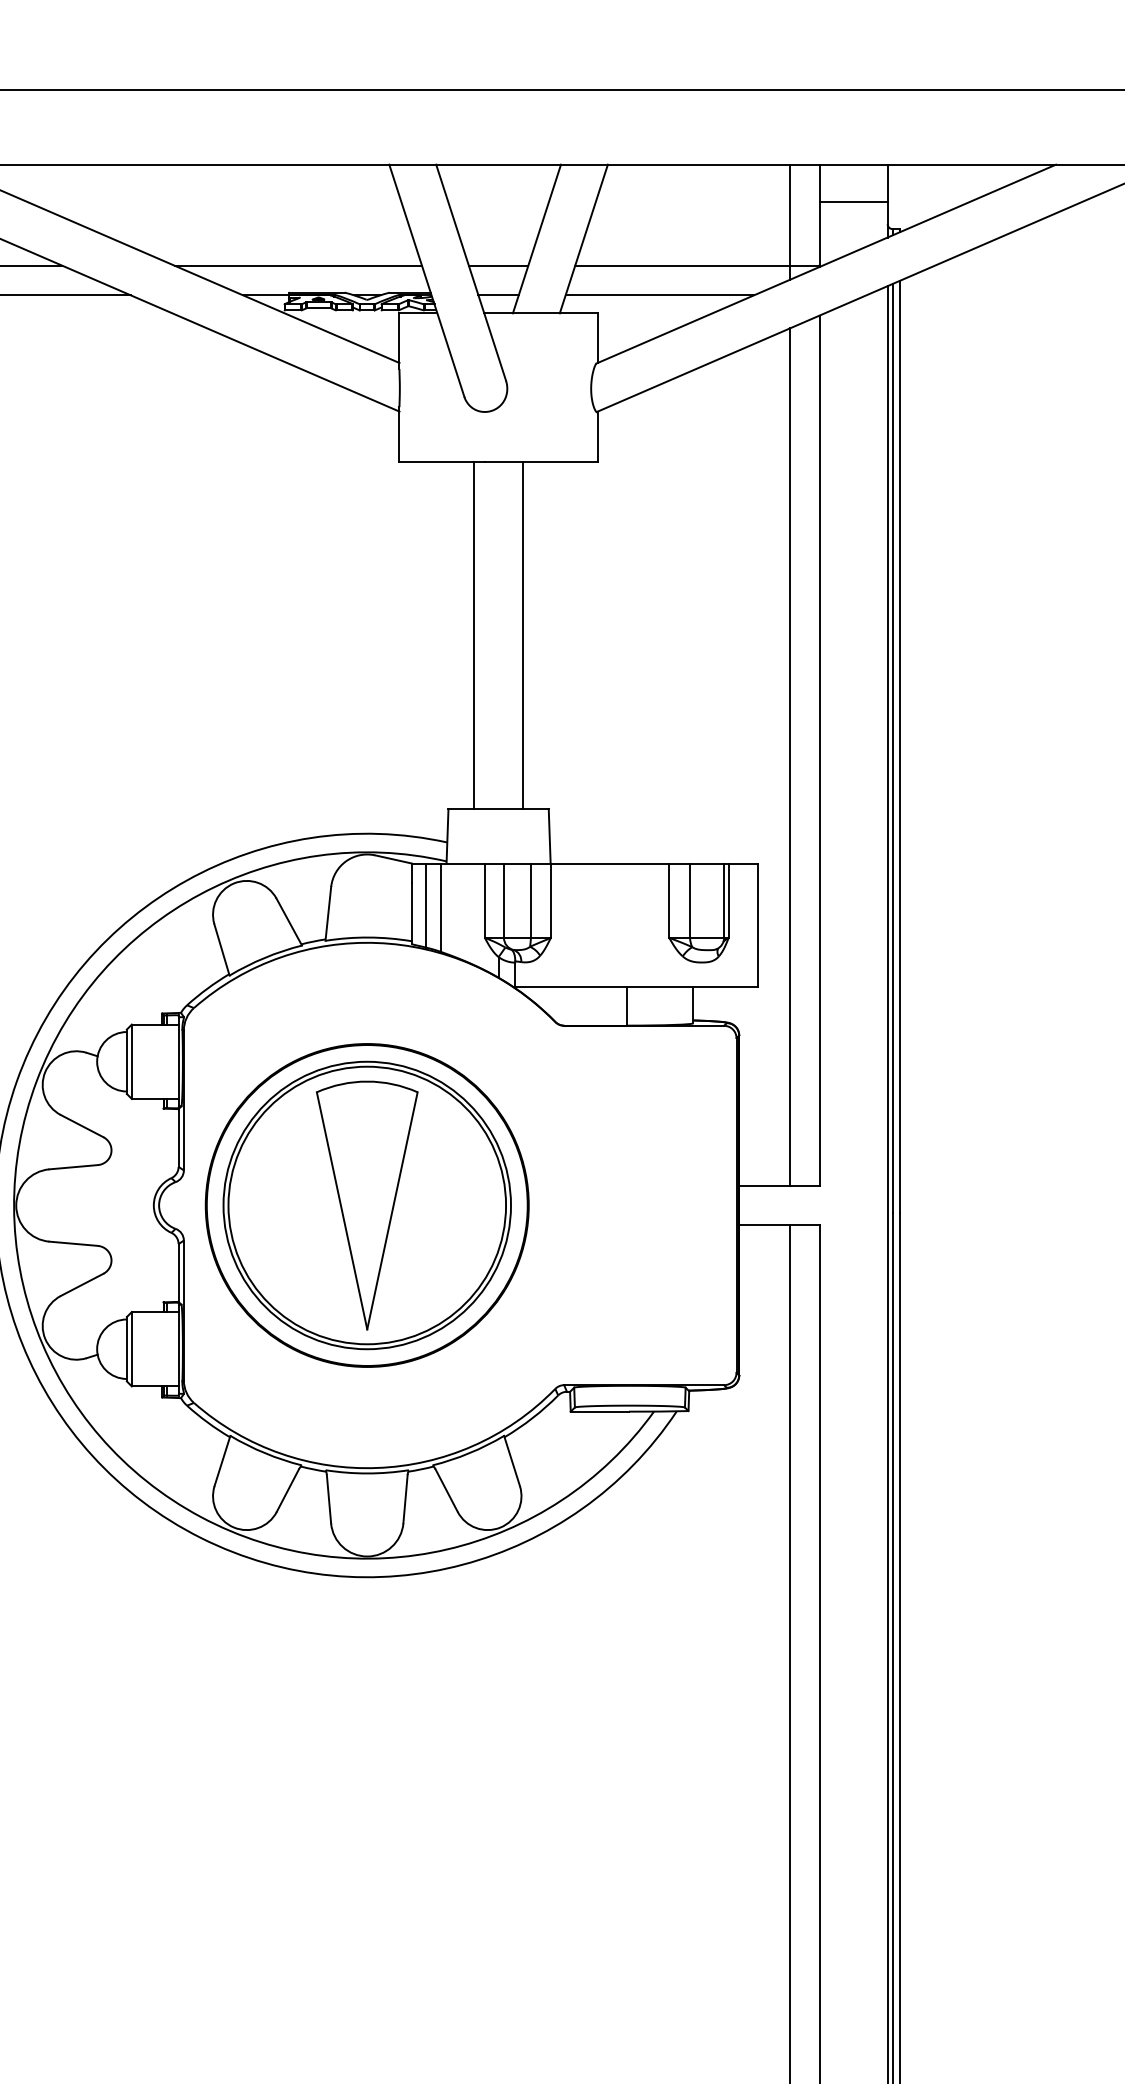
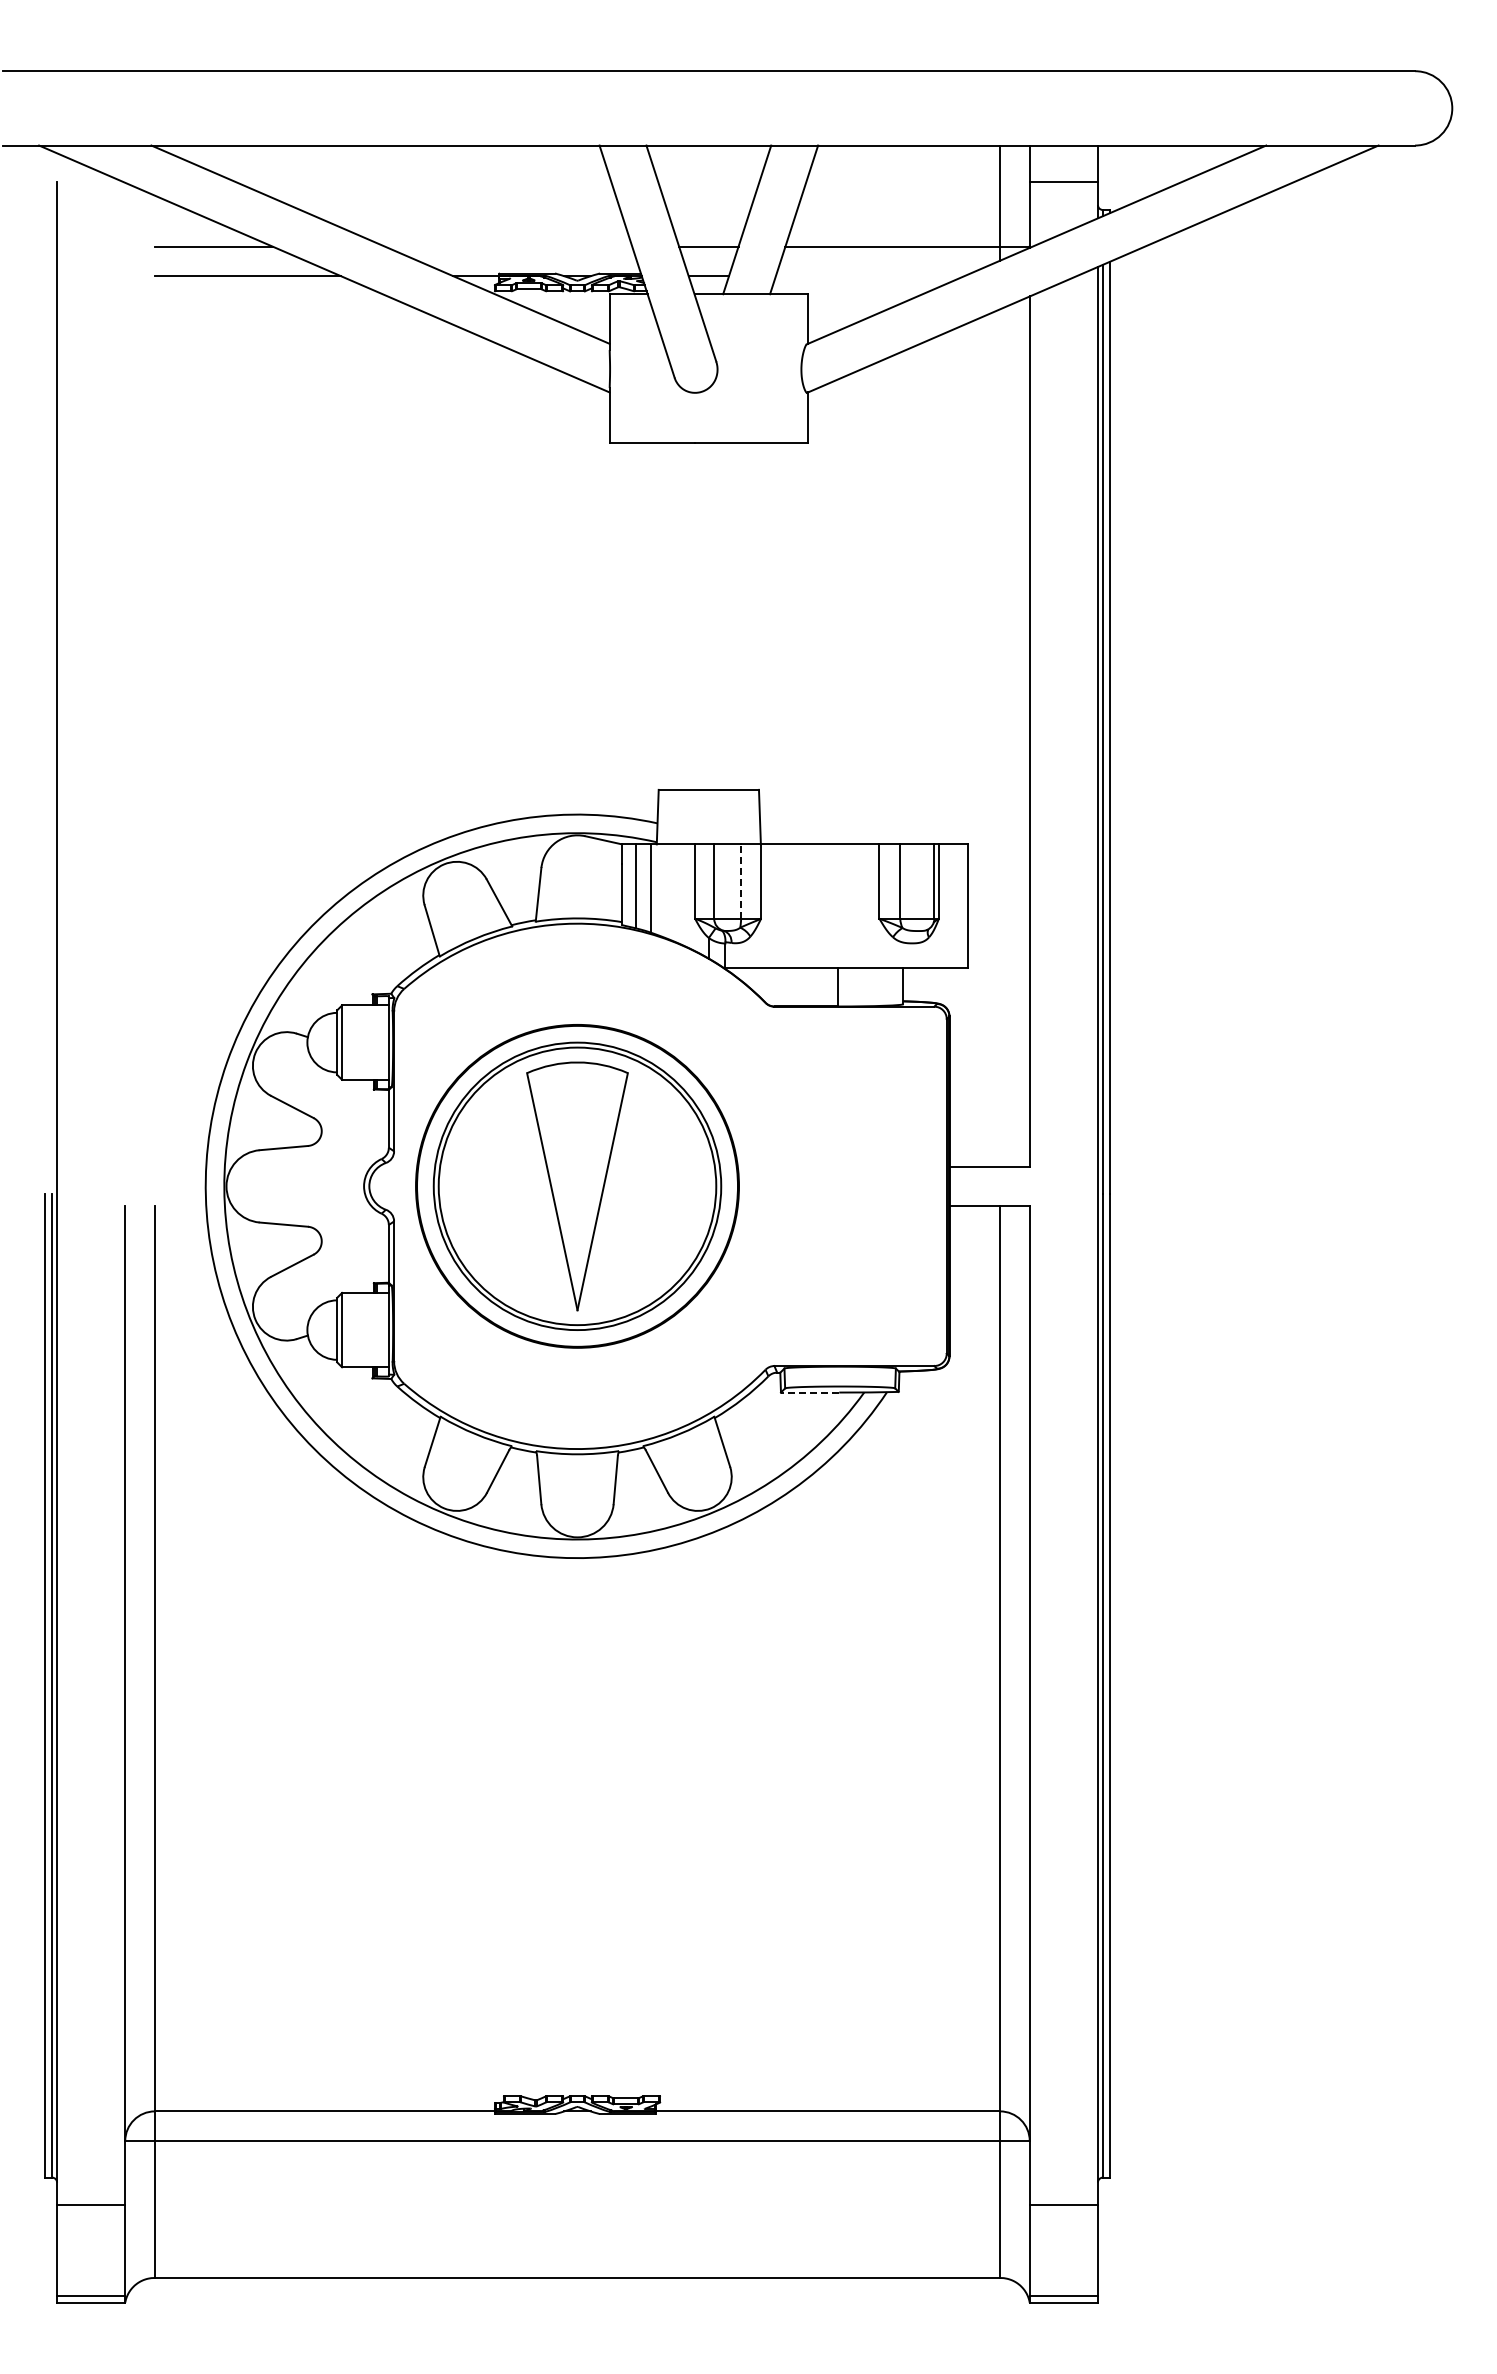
line: (298, 265) -> (508, 246), removed
line: (659, 295) -> (869, 276), removed
line: (474, 634) -> (684, 615), removed
line: (523, 634) -> (733, 615), removed
line: (790, 756) -> (1000, 737), removed
line: (531, 900) -> (741, 881), solid -> dashed
line: (599, 1411) -> (809, 1392), solid -> dashed

